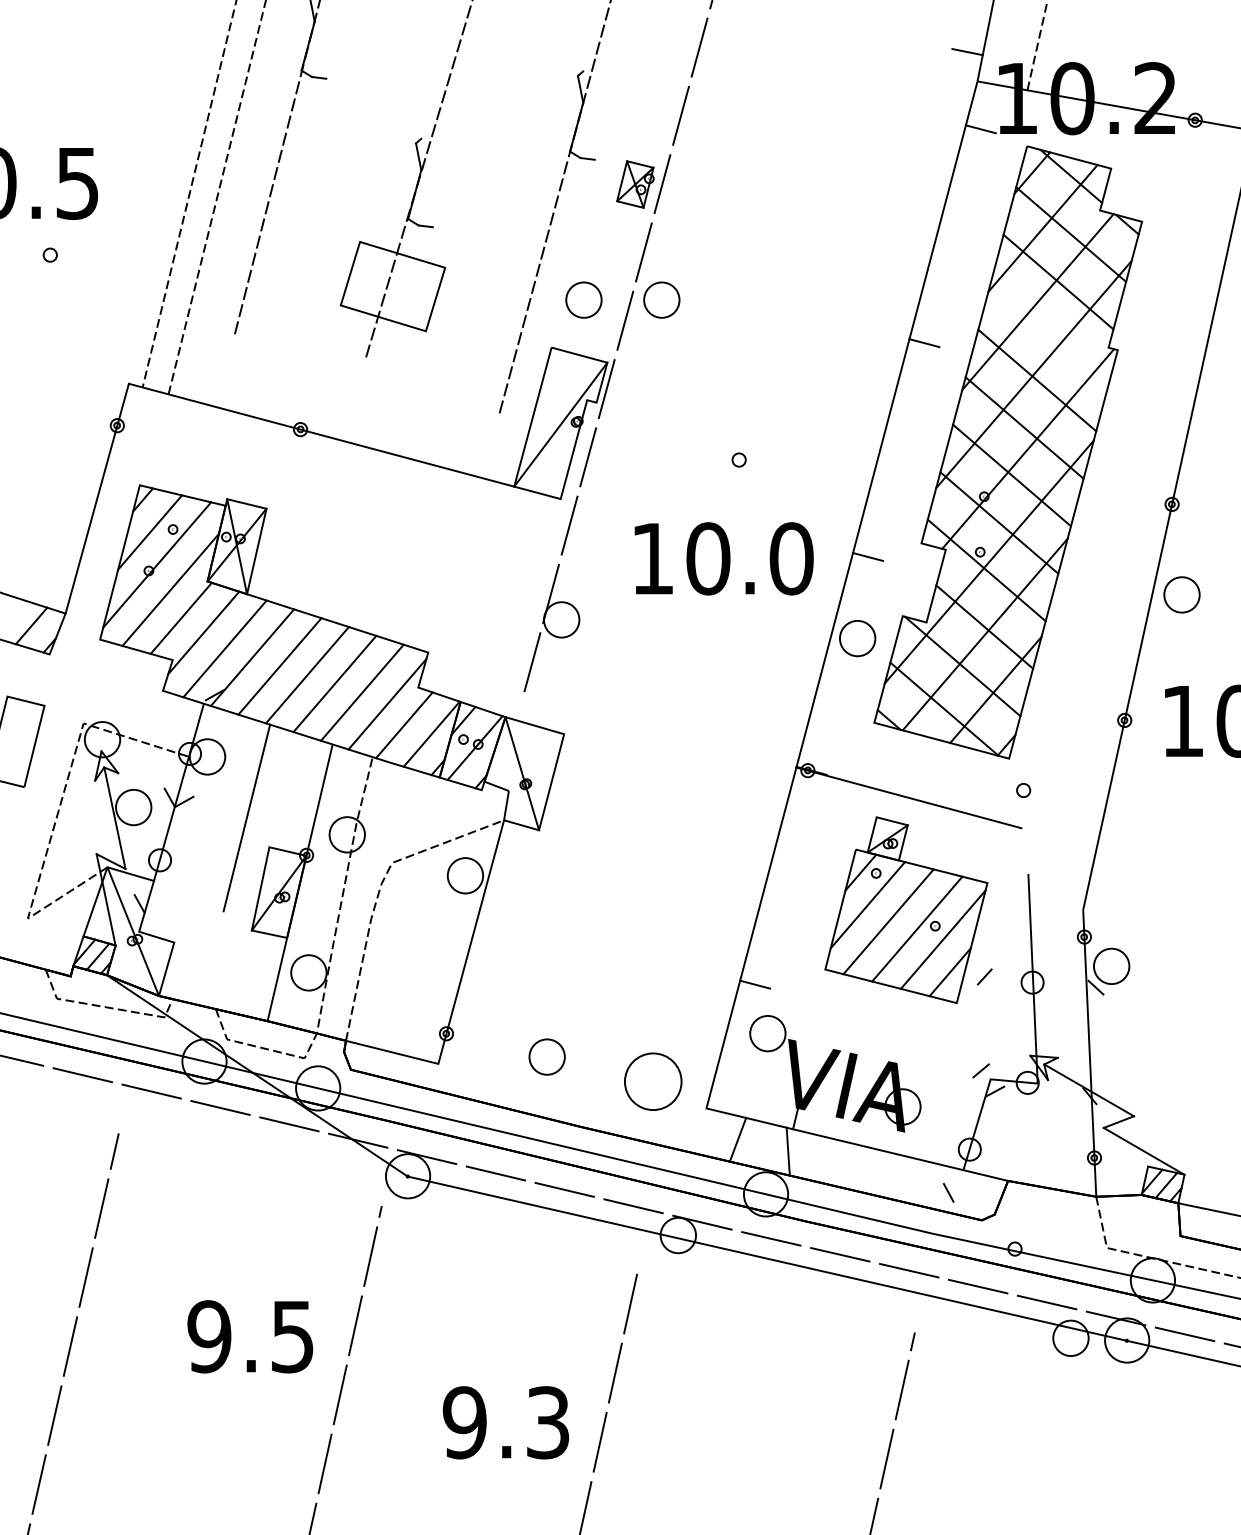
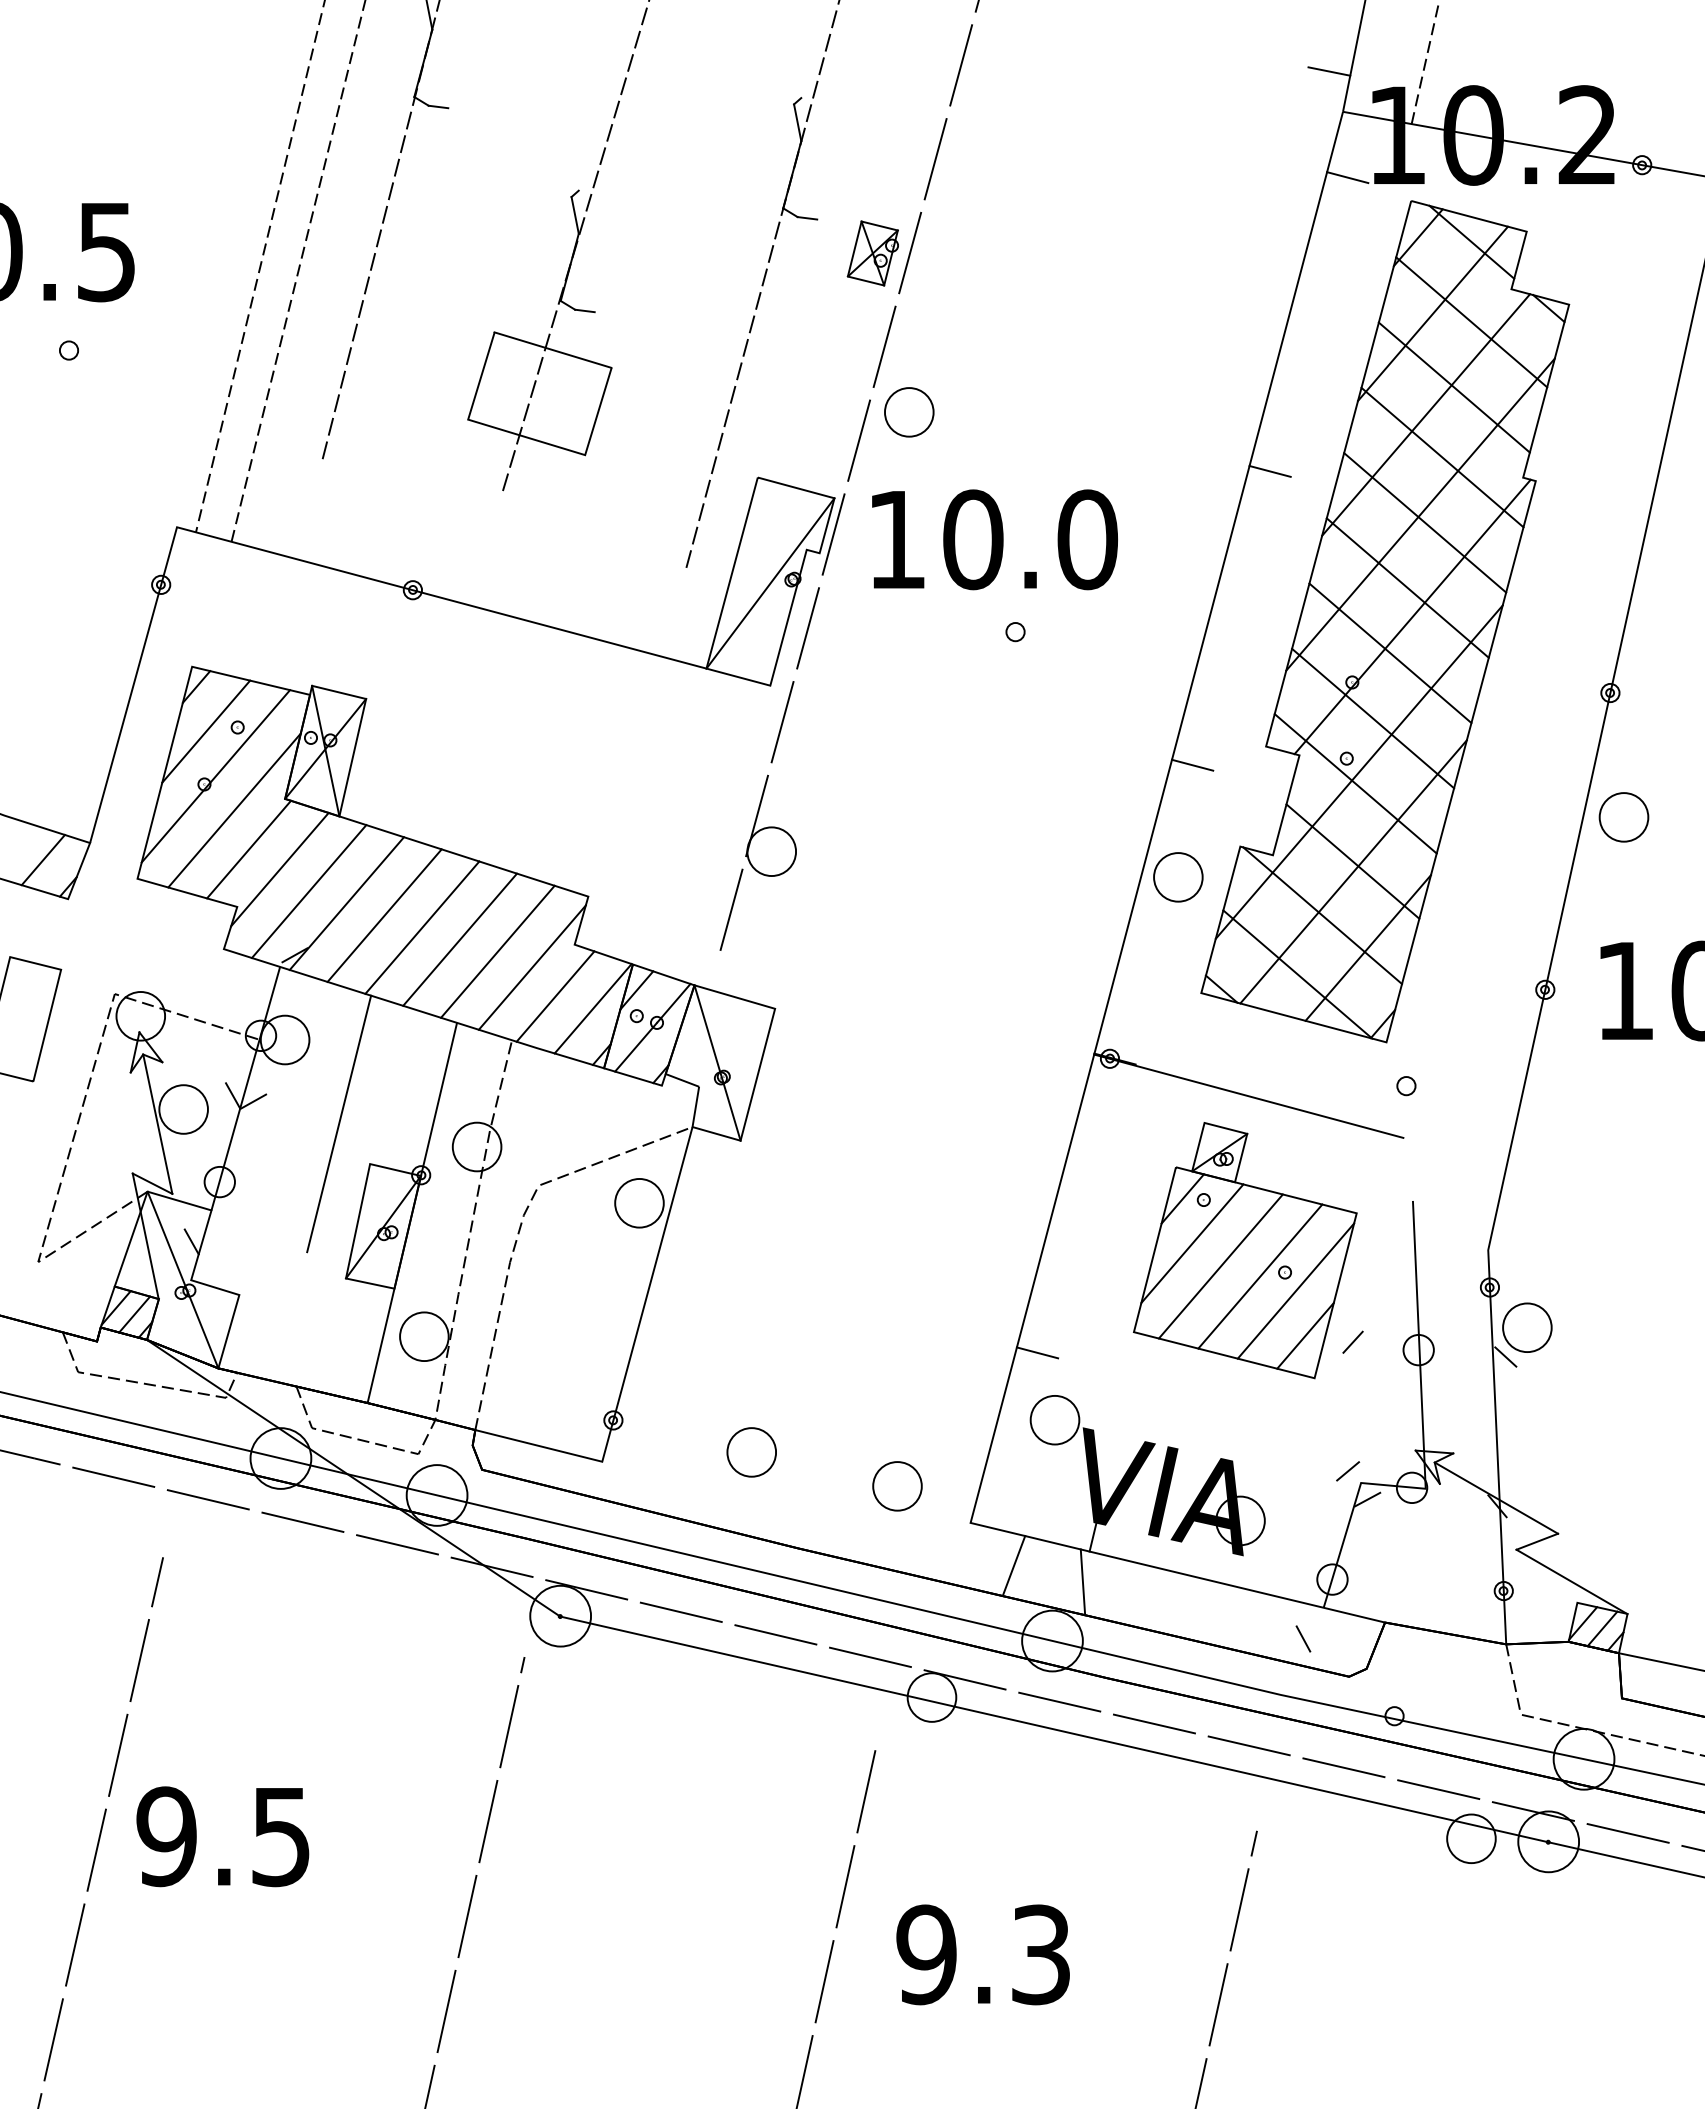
part: (584, 300) -> (802, 412), removed
line: (1049, 333) -> (1442, 457), added
text: (723, 558) -> (994, 539), moved
part: (653, 1081) -> (897, 1486), size x0.62
text: (250, 1336) -> (222, 1836), moved
text: (505, 1422) -> (982, 1954), moved

